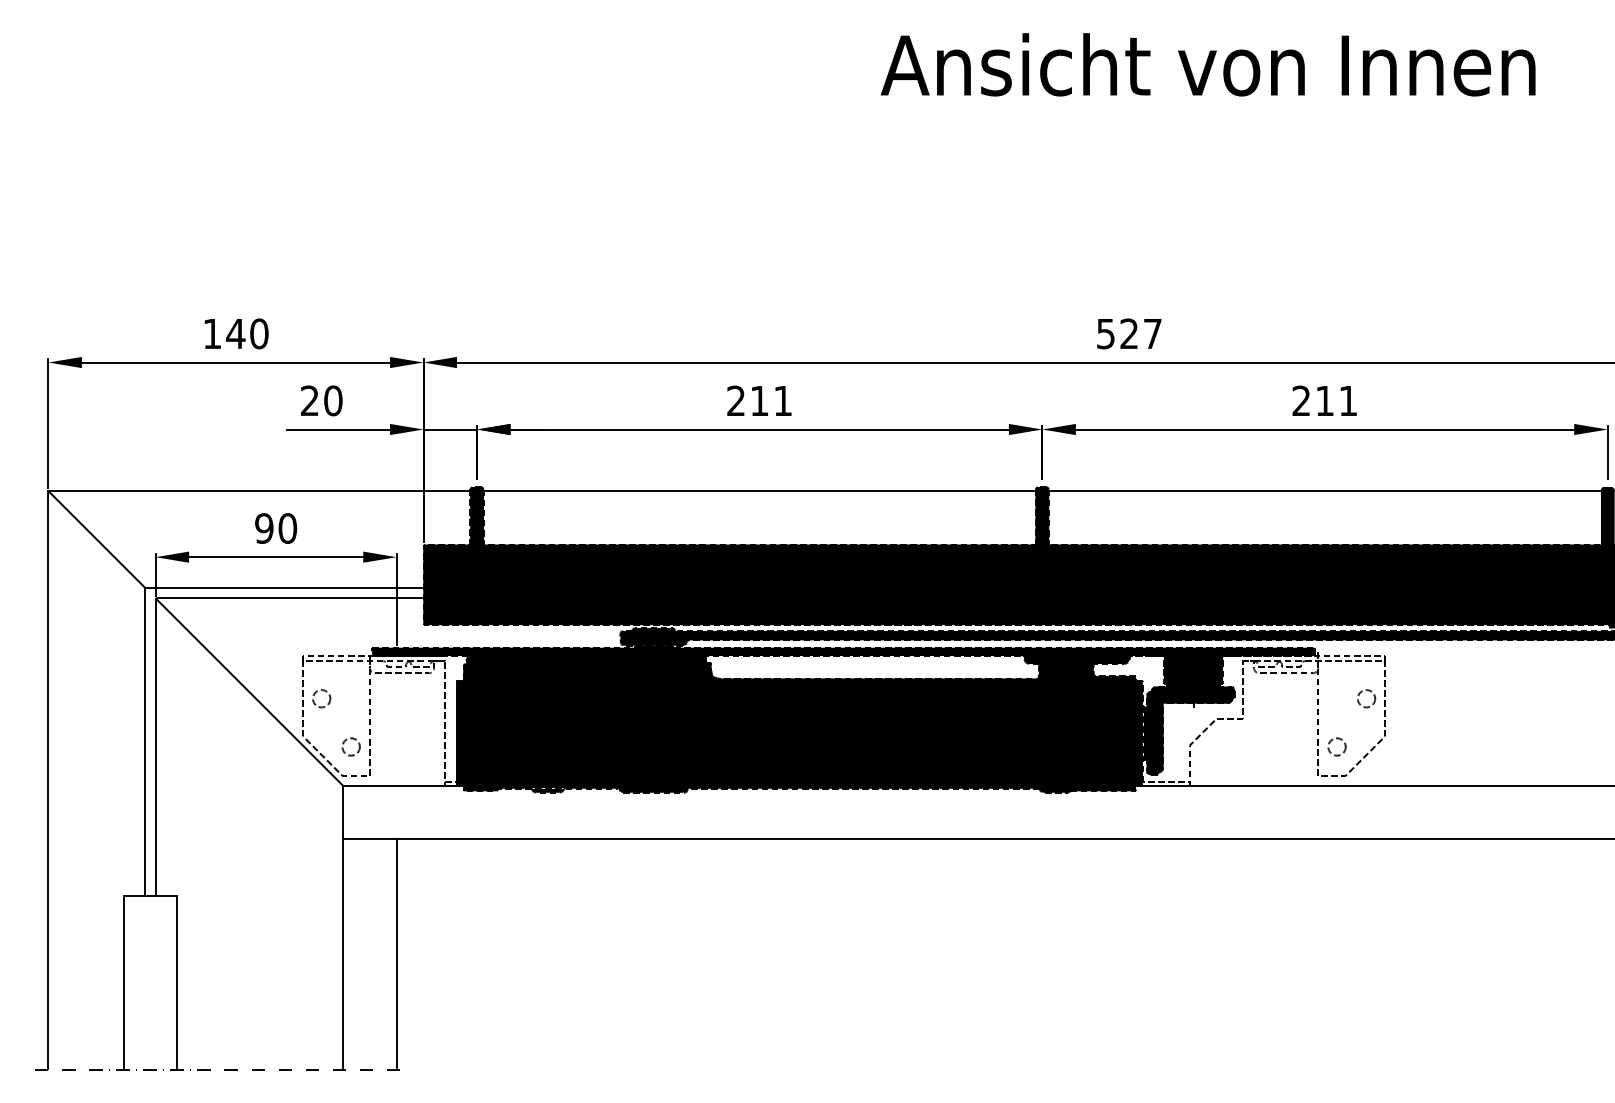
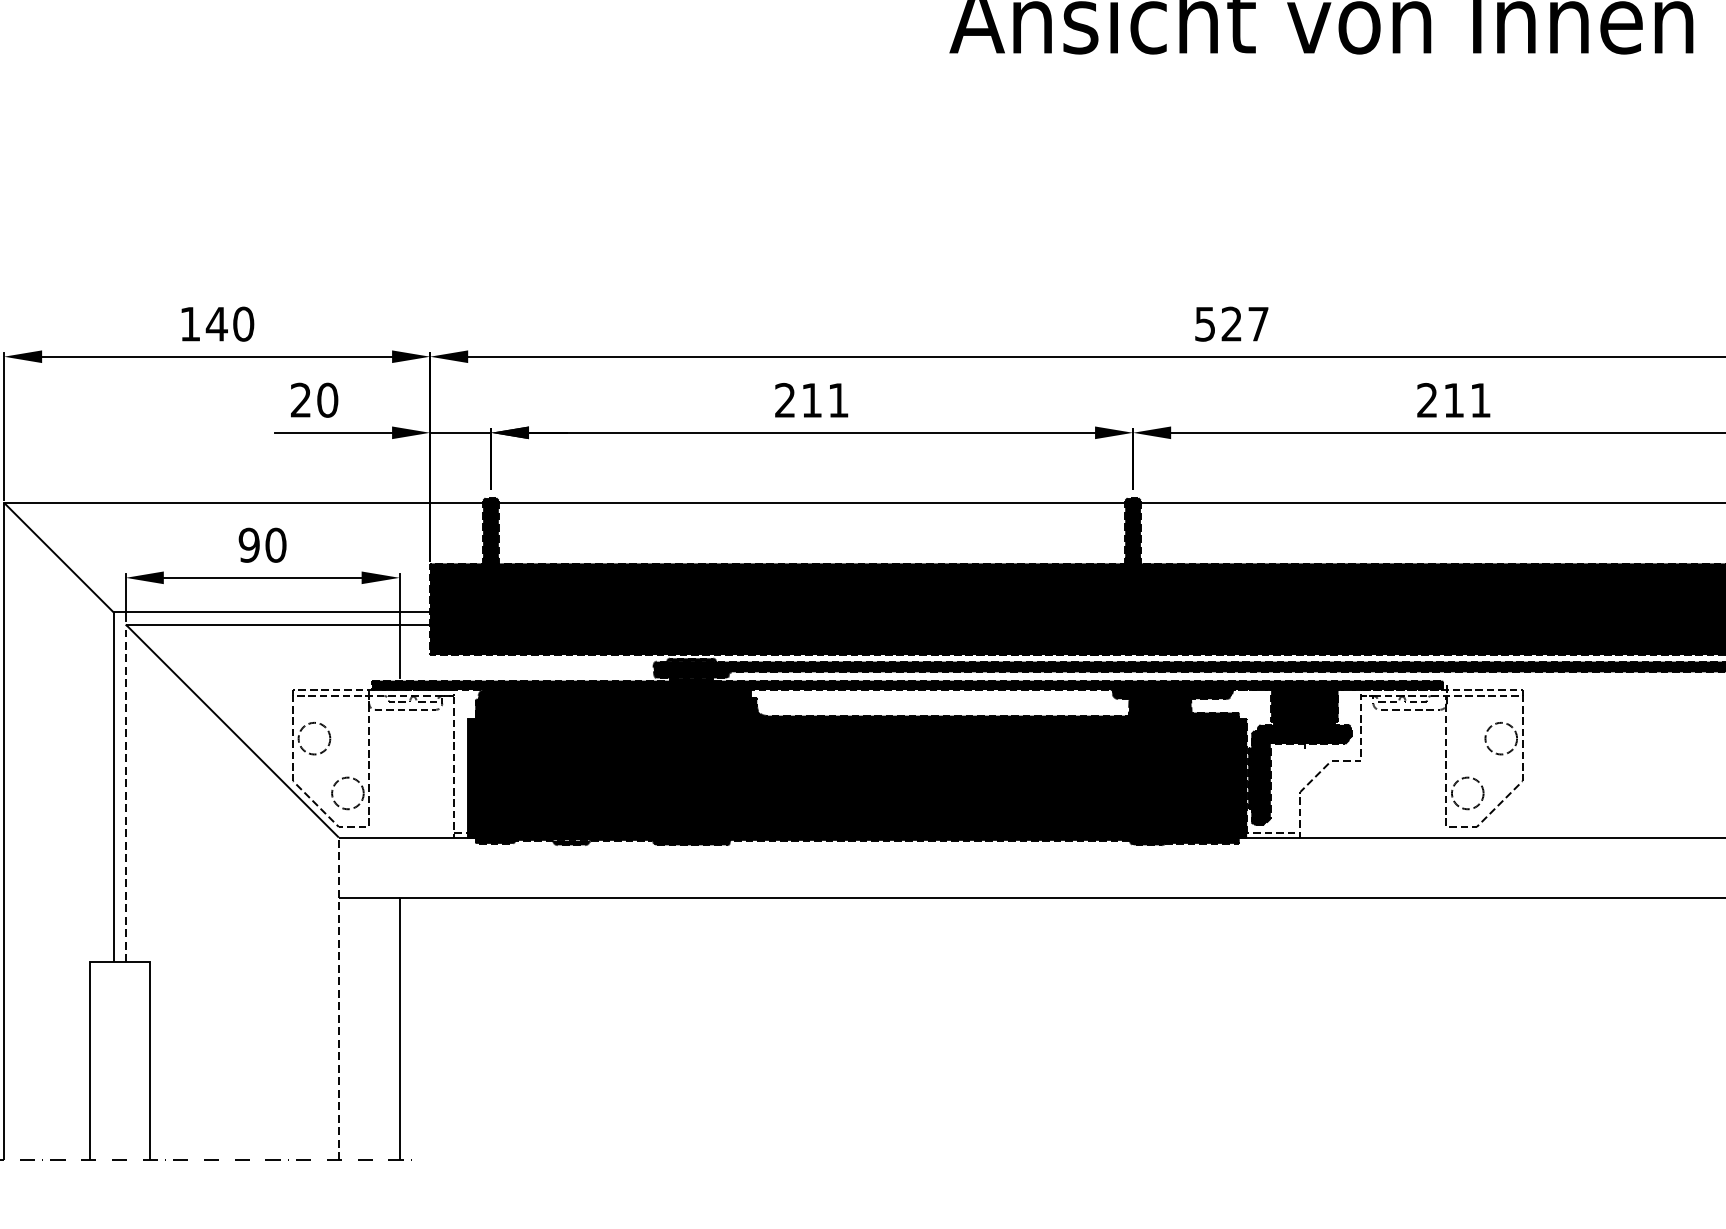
circle: (321, 698) -> (314, 738), size x1.6
circle: (1366, 698) -> (1501, 738), size x1.6
line: (155, 745) -> (125, 791), solid -> dashed
circle: (350, 746) -> (347, 792), size x1.6
circle: (1336, 746) -> (1467, 792), size x1.6
line: (343, 927) -> (339, 998), solid -> dashed

